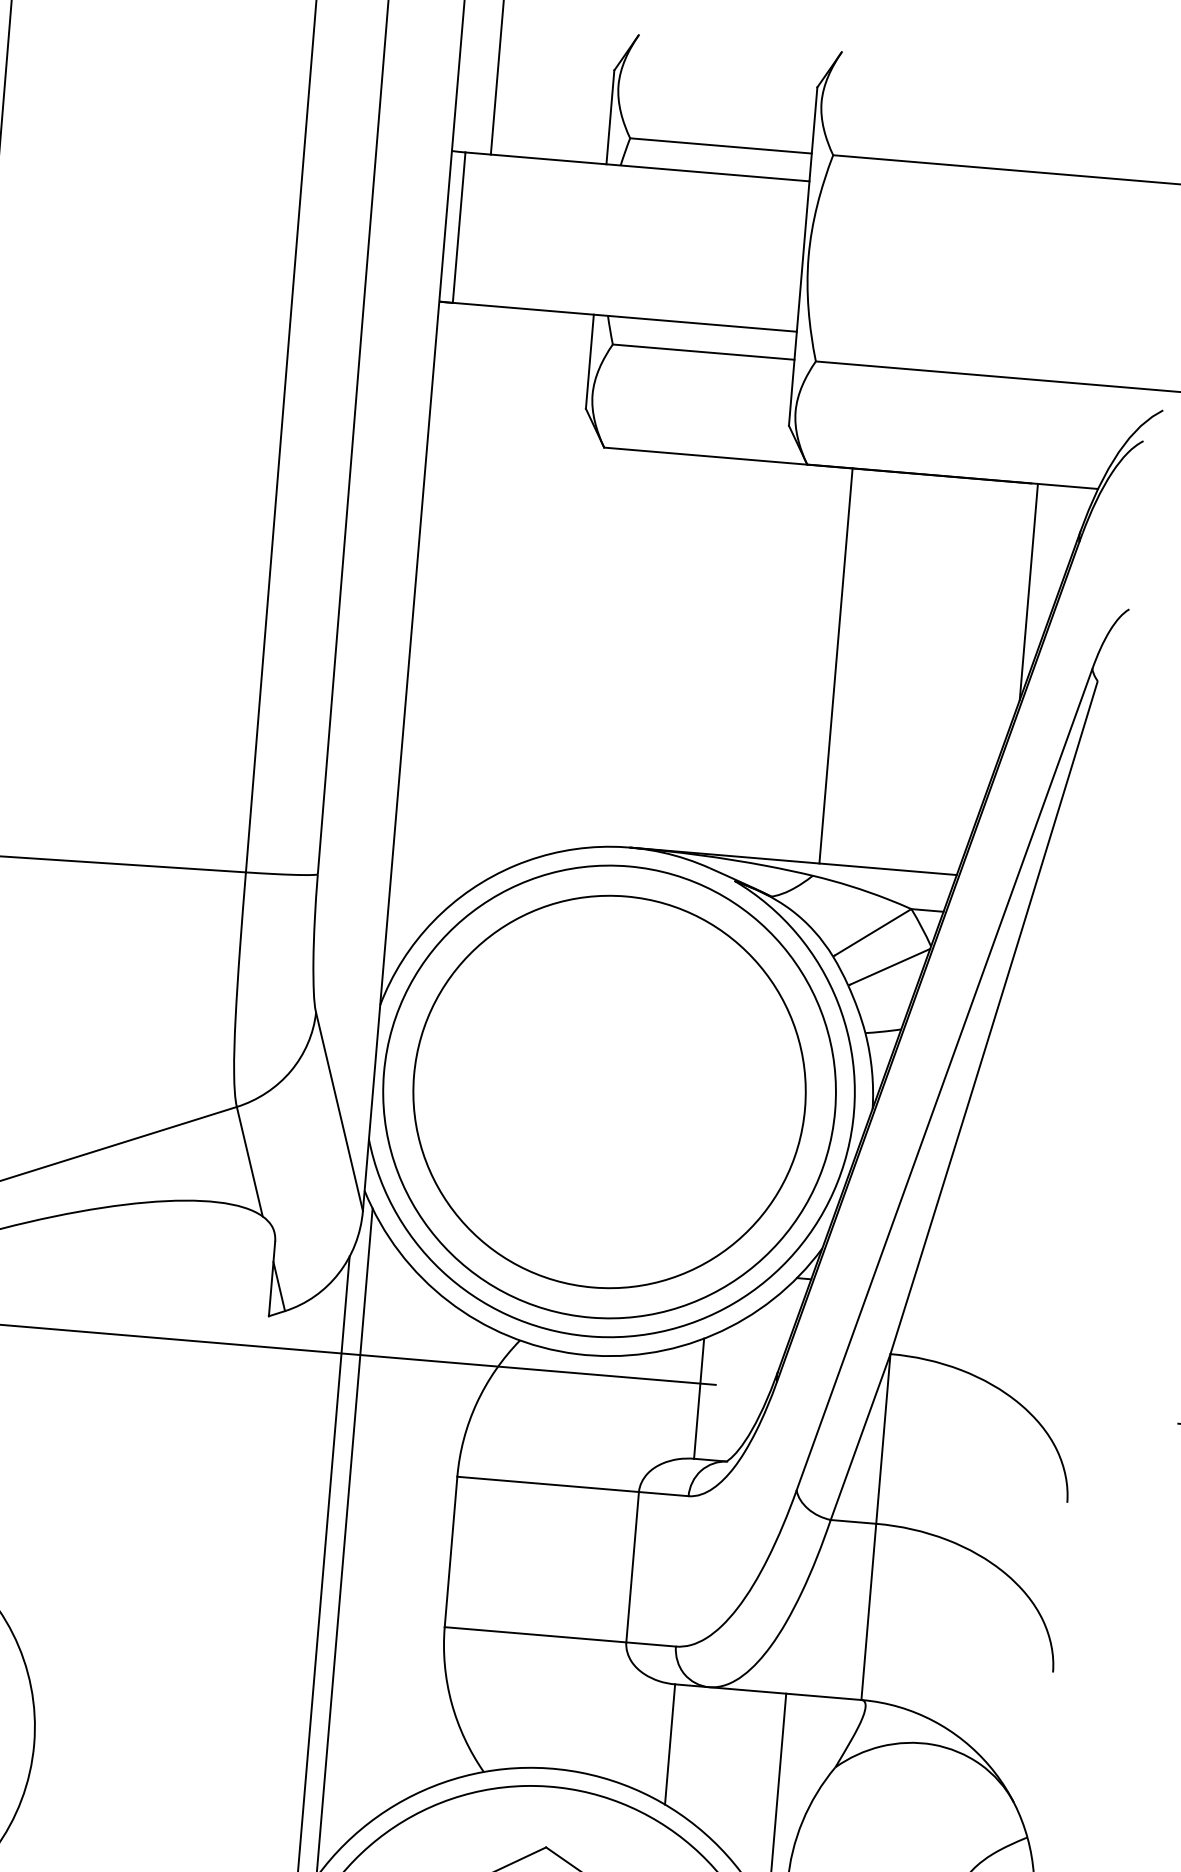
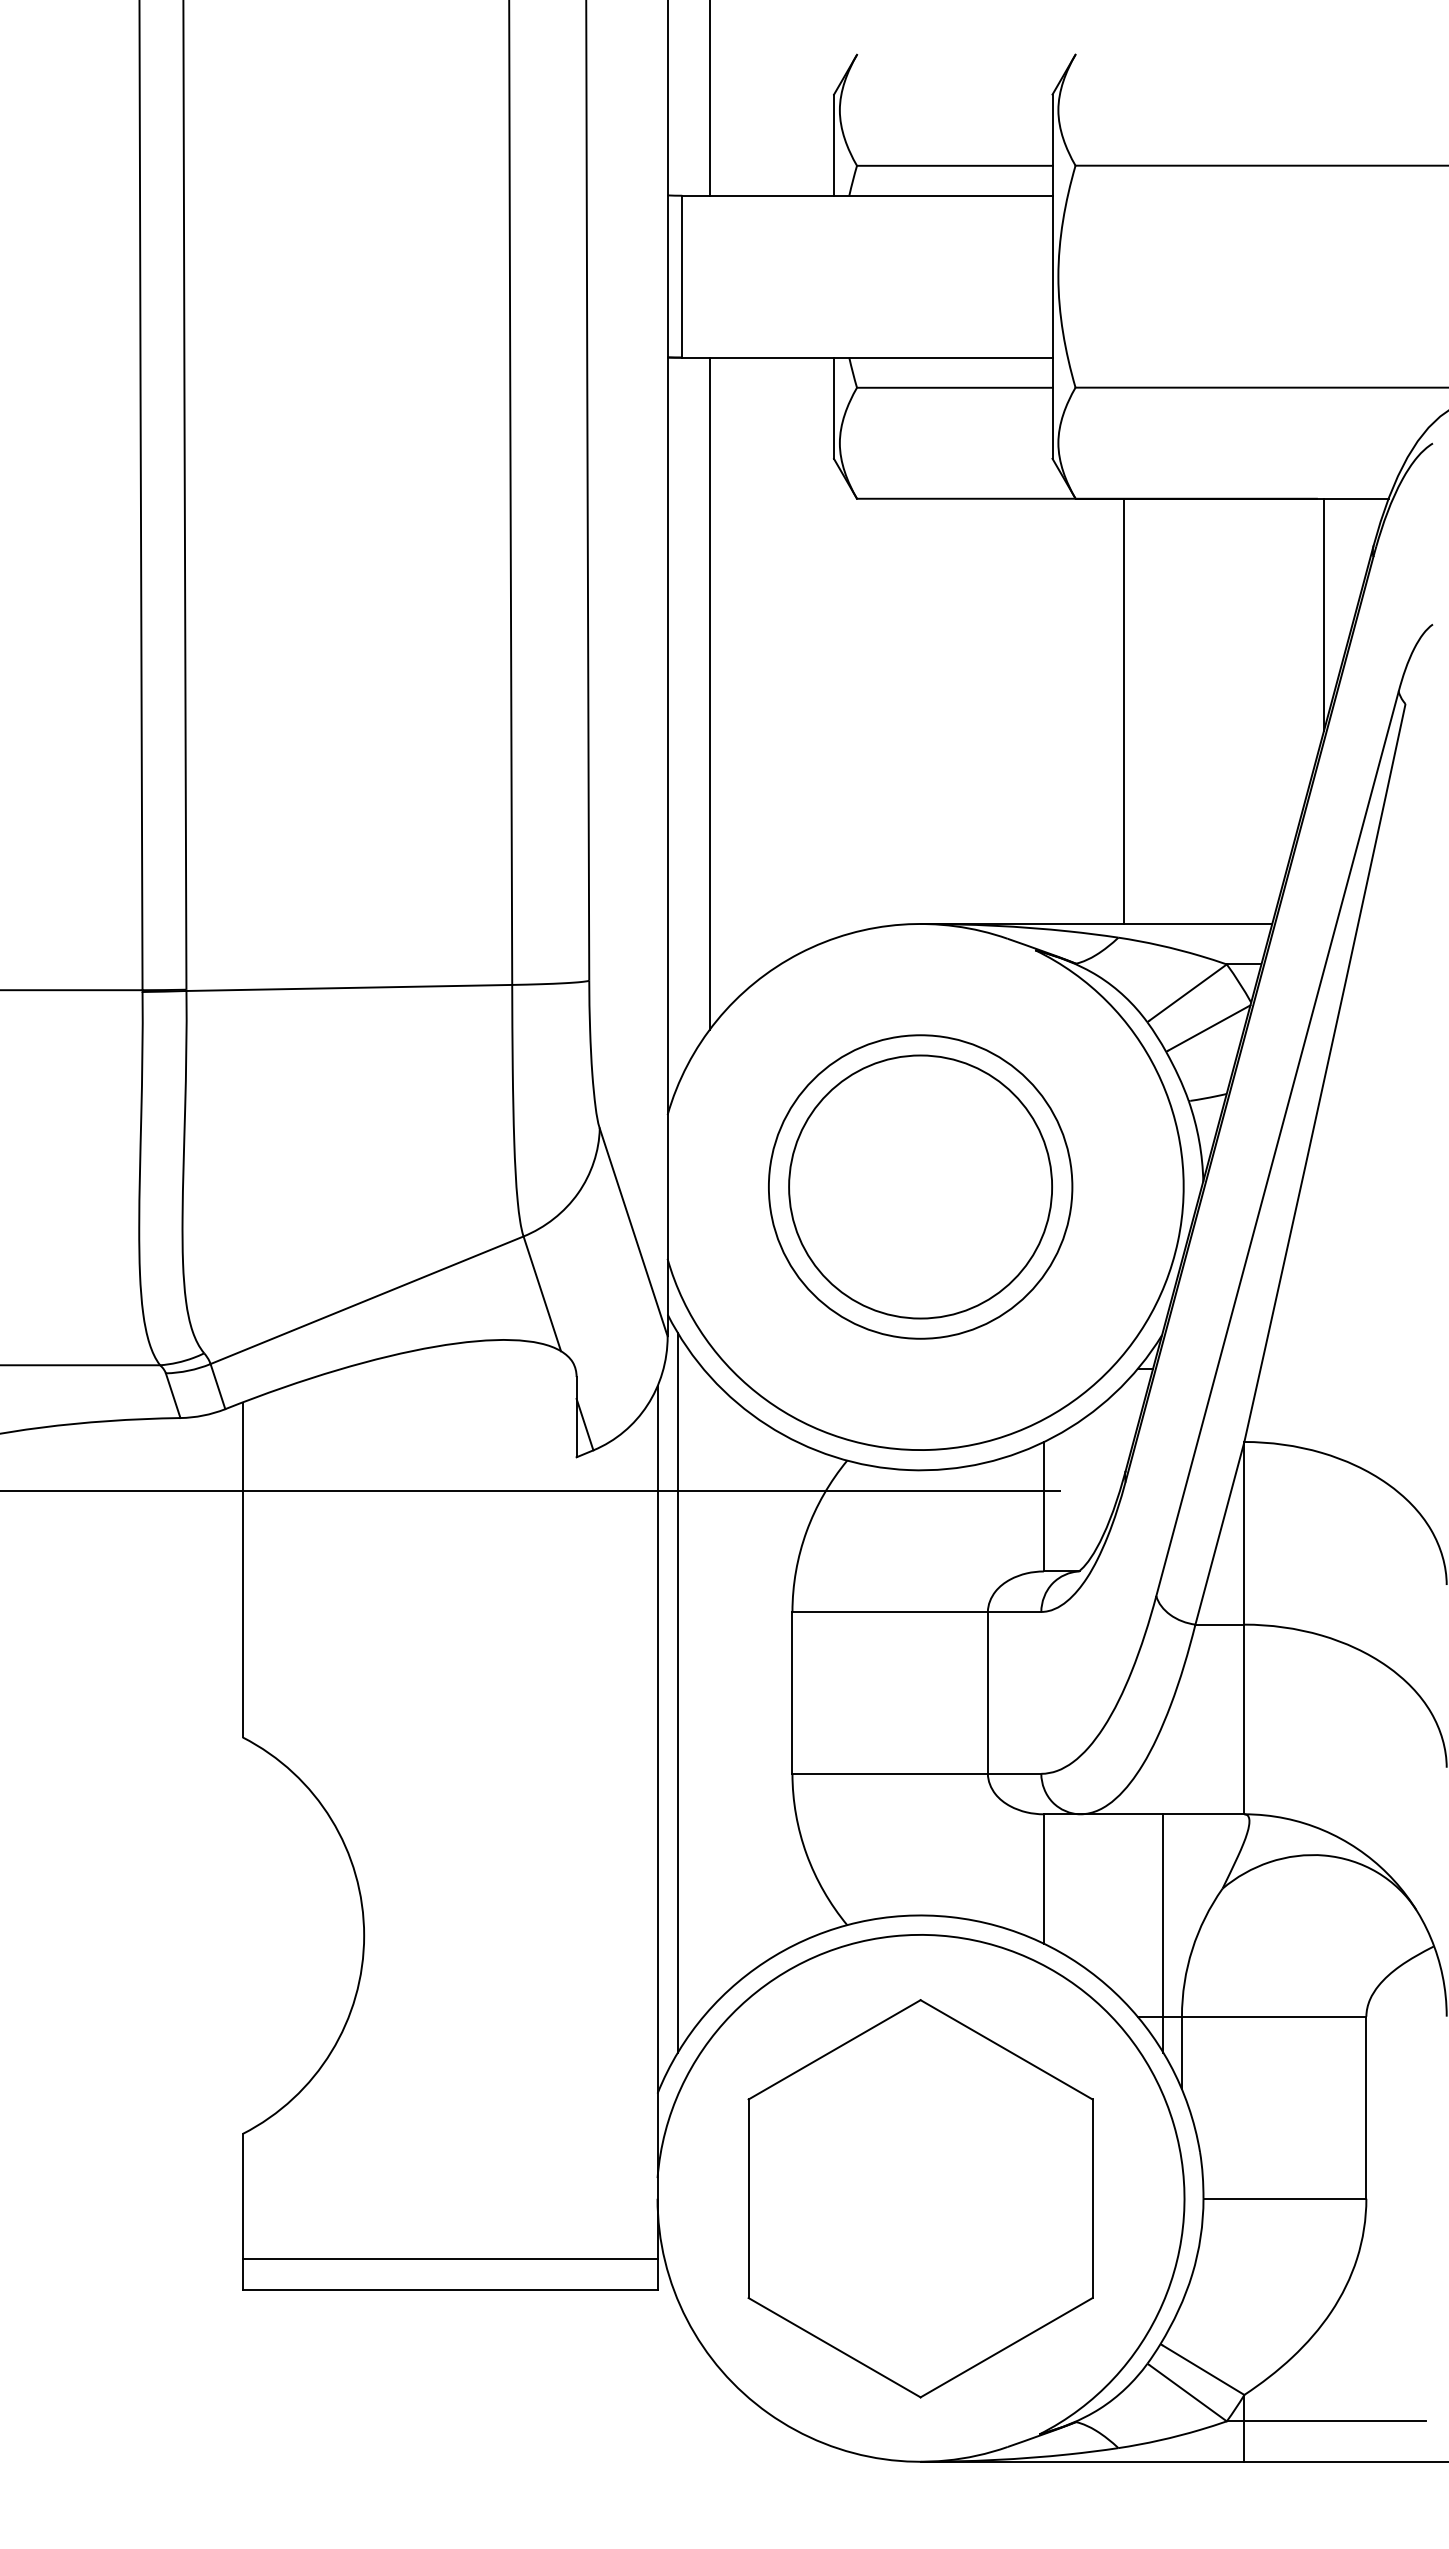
line: (451, 617) -> (709, 693), added
circle: (609, 1091) -> (920, 1186), size x0.62
circle: (609, 1091) -> (920, 1186), size x0.62

